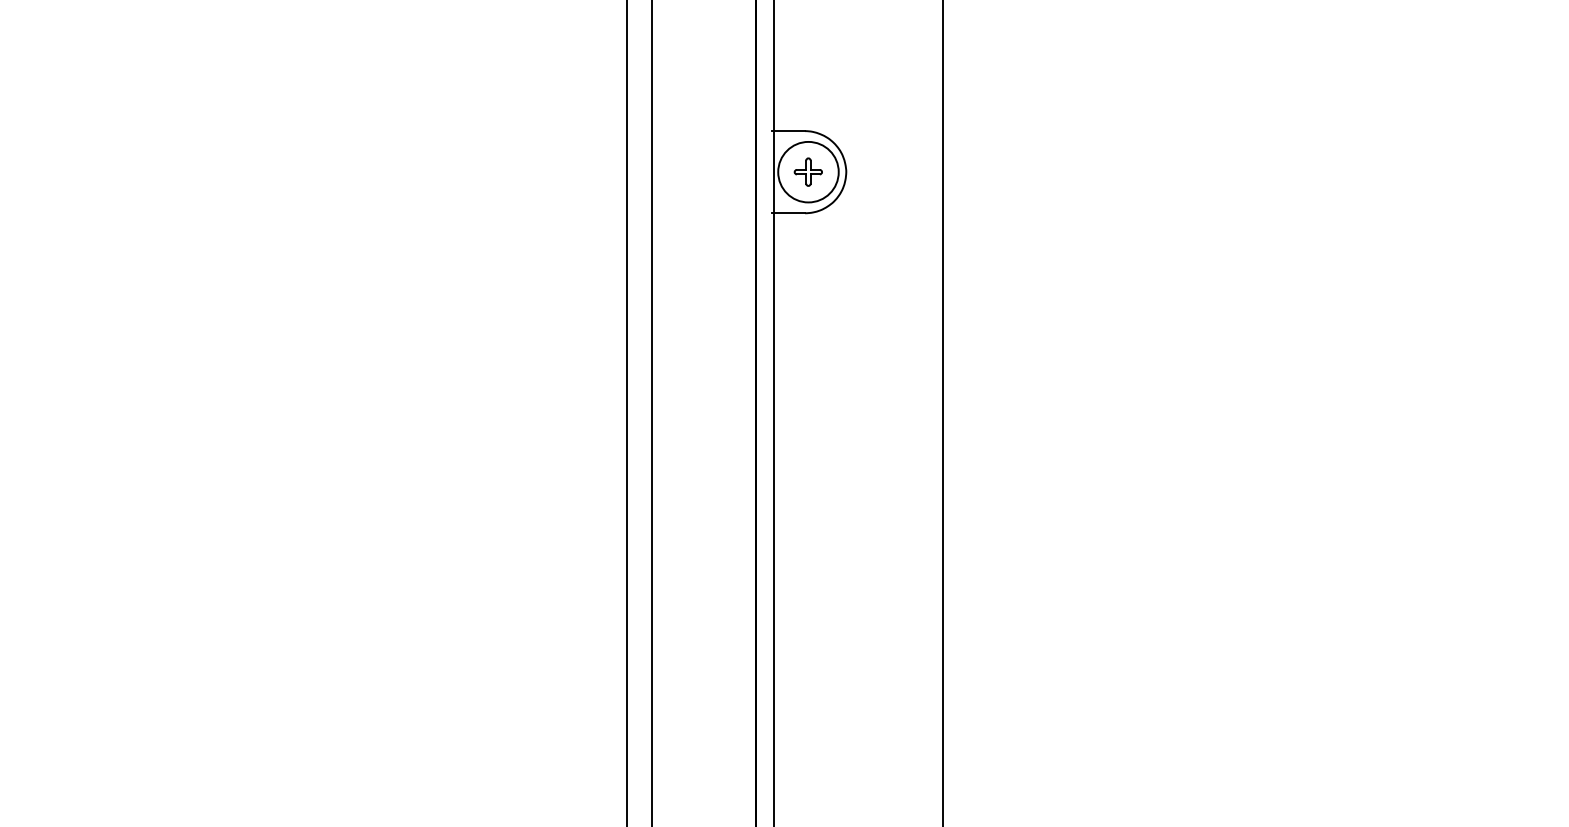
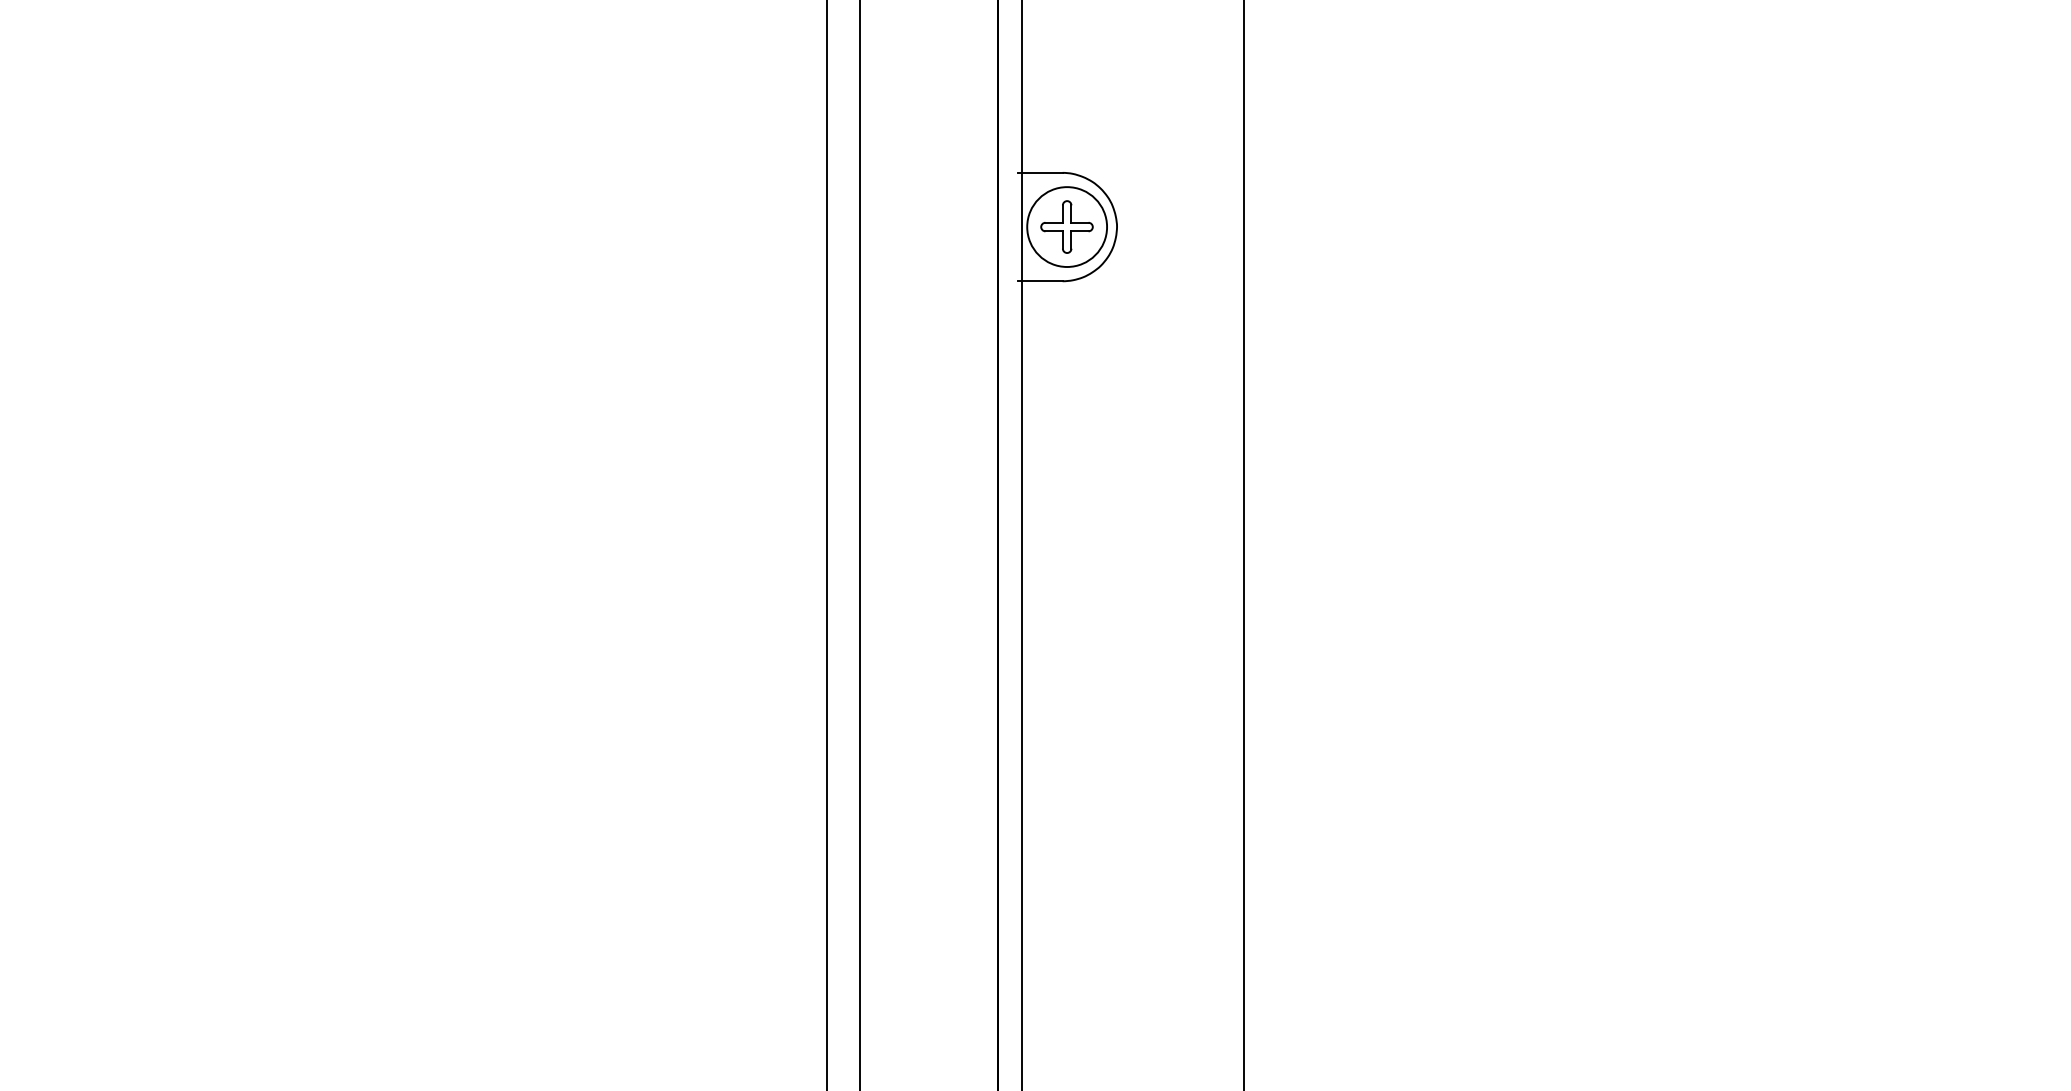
part: (807, 171) -> (1066, 226), size x1.43

